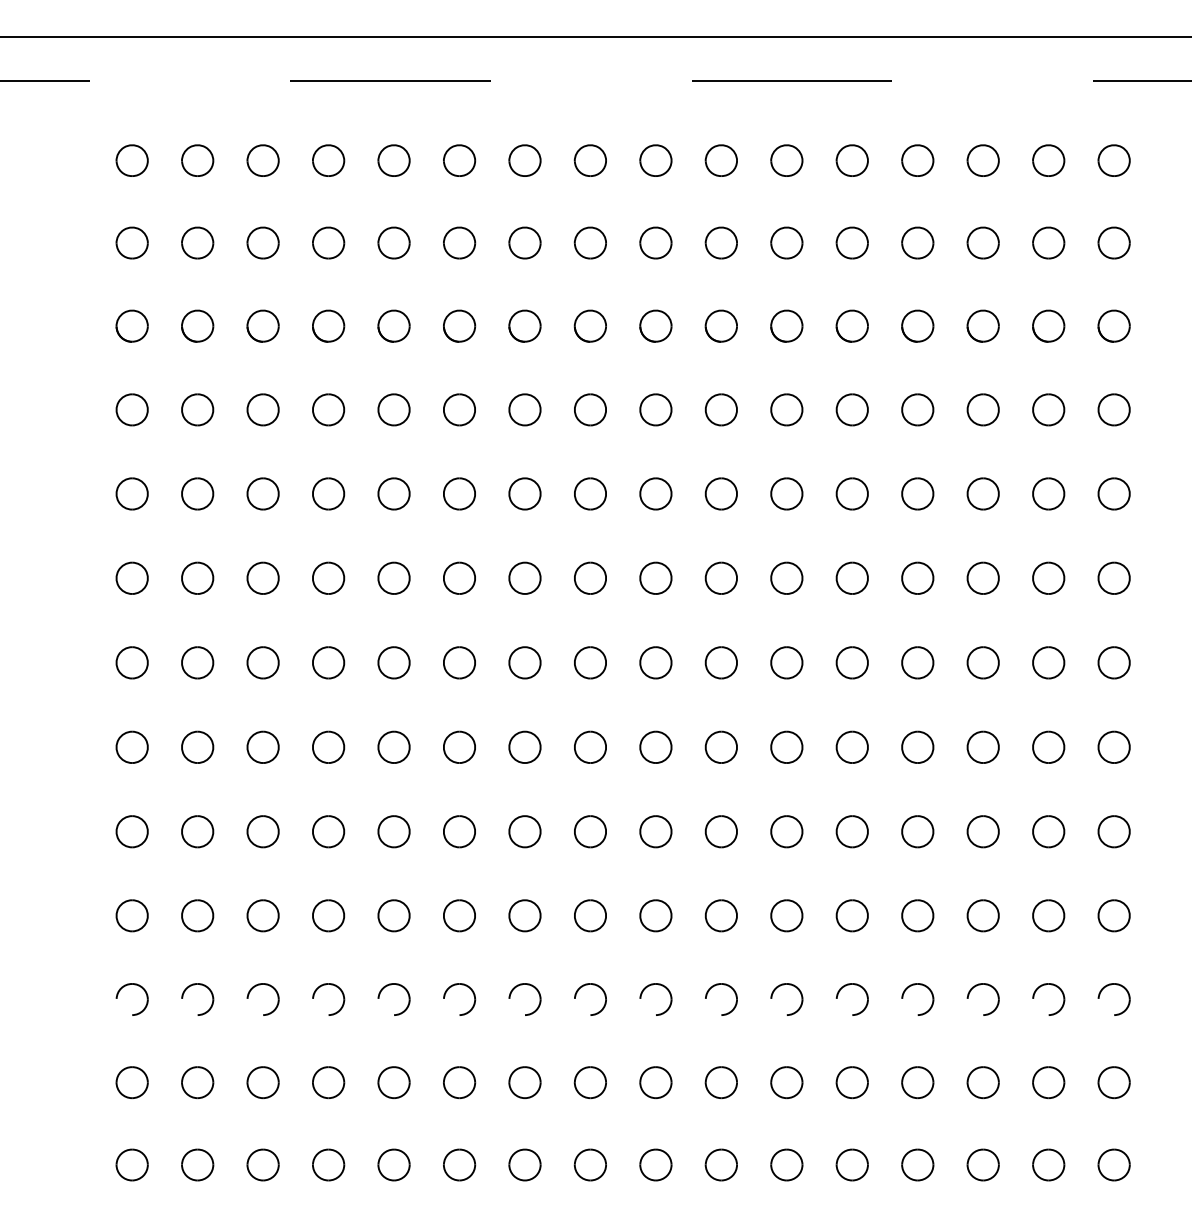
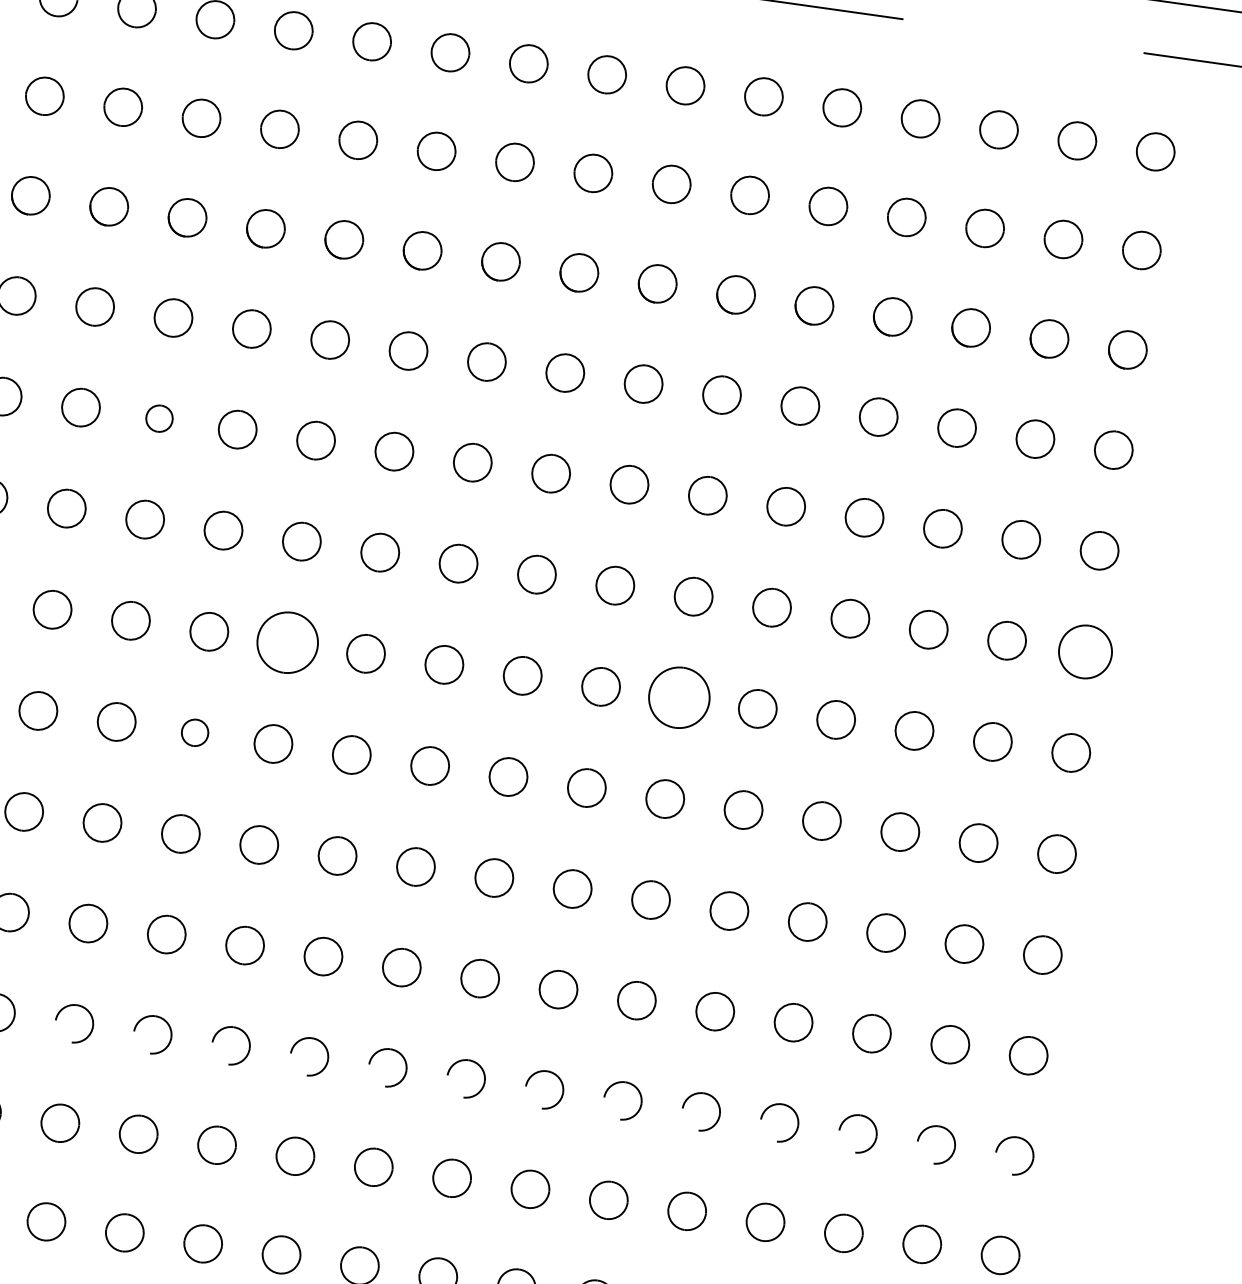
part: (328, 493) -> (159, 418), size x0.7
part: (1113, 577) -> (1084, 650), size x1.4
part: (459, 662) -> (287, 642), size x1.6
part: (786, 662) -> (679, 697), size x1.6
part: (393, 746) -> (194, 731), size x0.7

